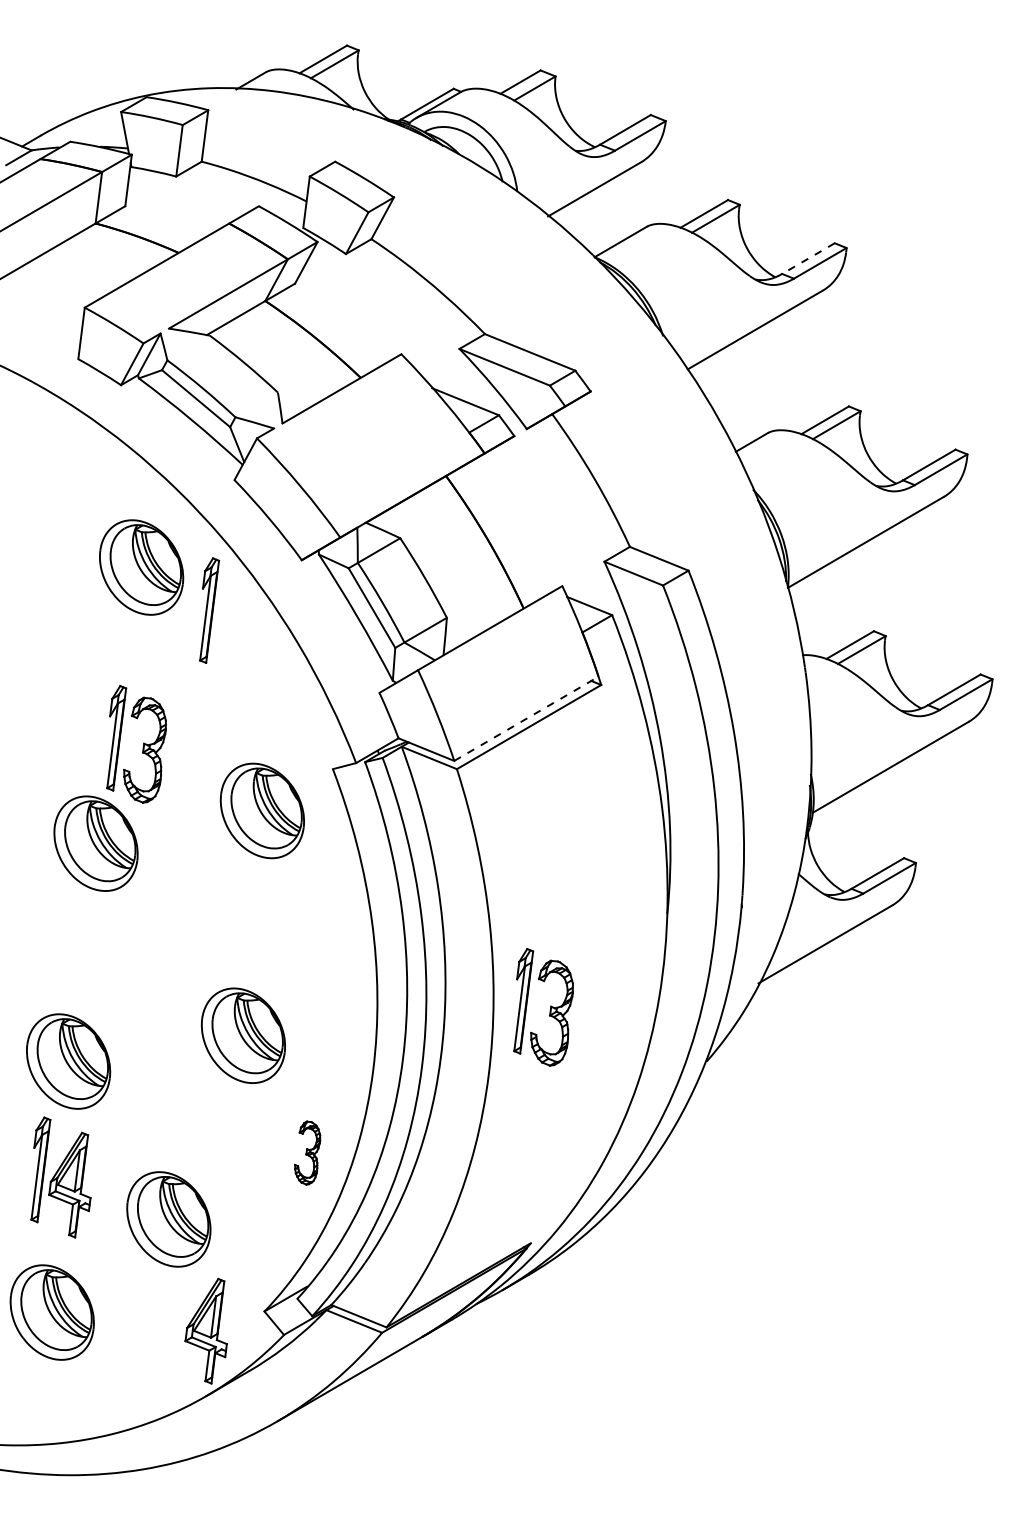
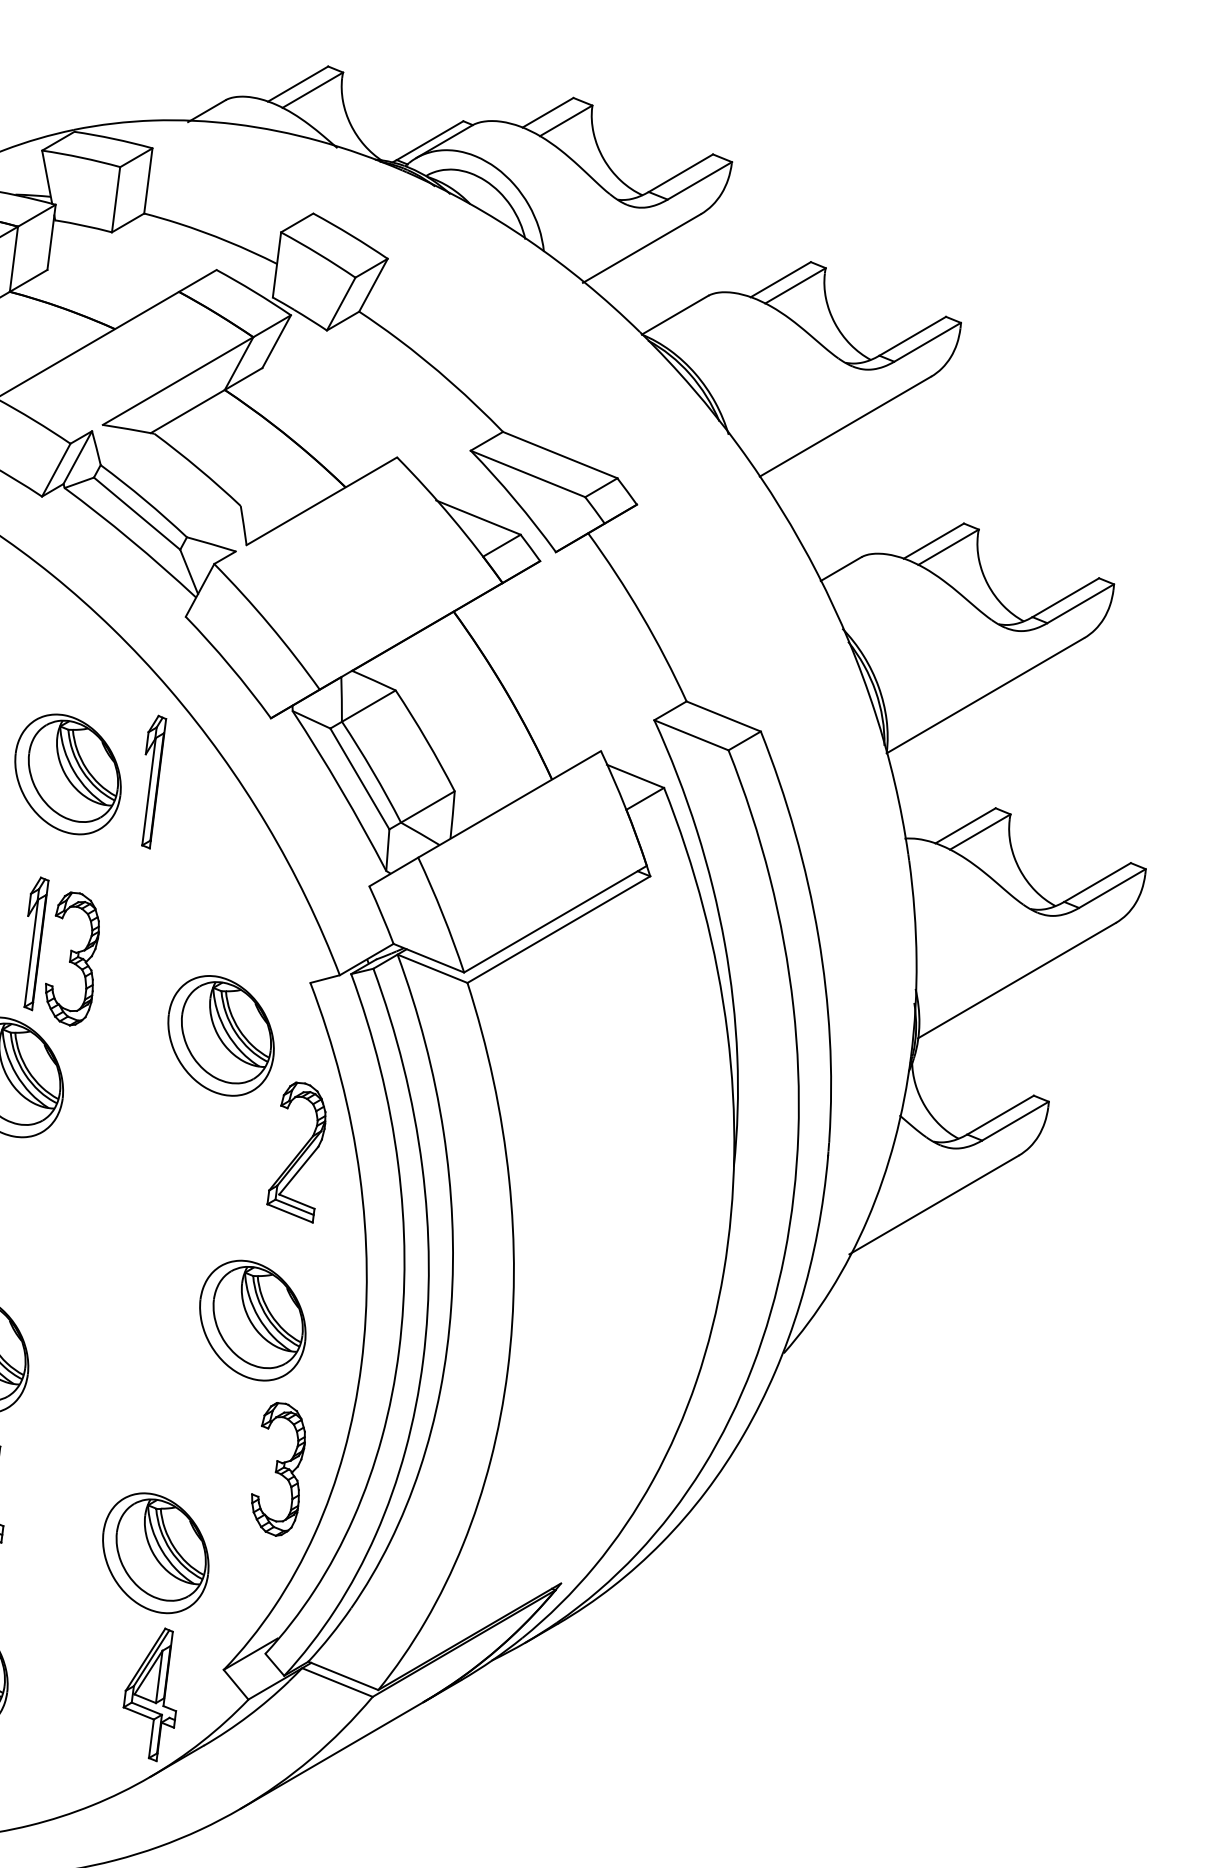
line: (808, 258) -> (912, 336), dashed -> solid
part: (141, 567) -> (67, 774), moved
line: (526, 718) -> (555, 918), dashed -> solid
part: (321, 902) -> (295, 1151), added
part: (549, 1010) -> (584, 1288), removed
part: (242, 1035) -> (251, 1320), moved
part: (307, 1152) -> (278, 1468), size x1.67
part: (168, 1219) -> (155, 1553), moved

